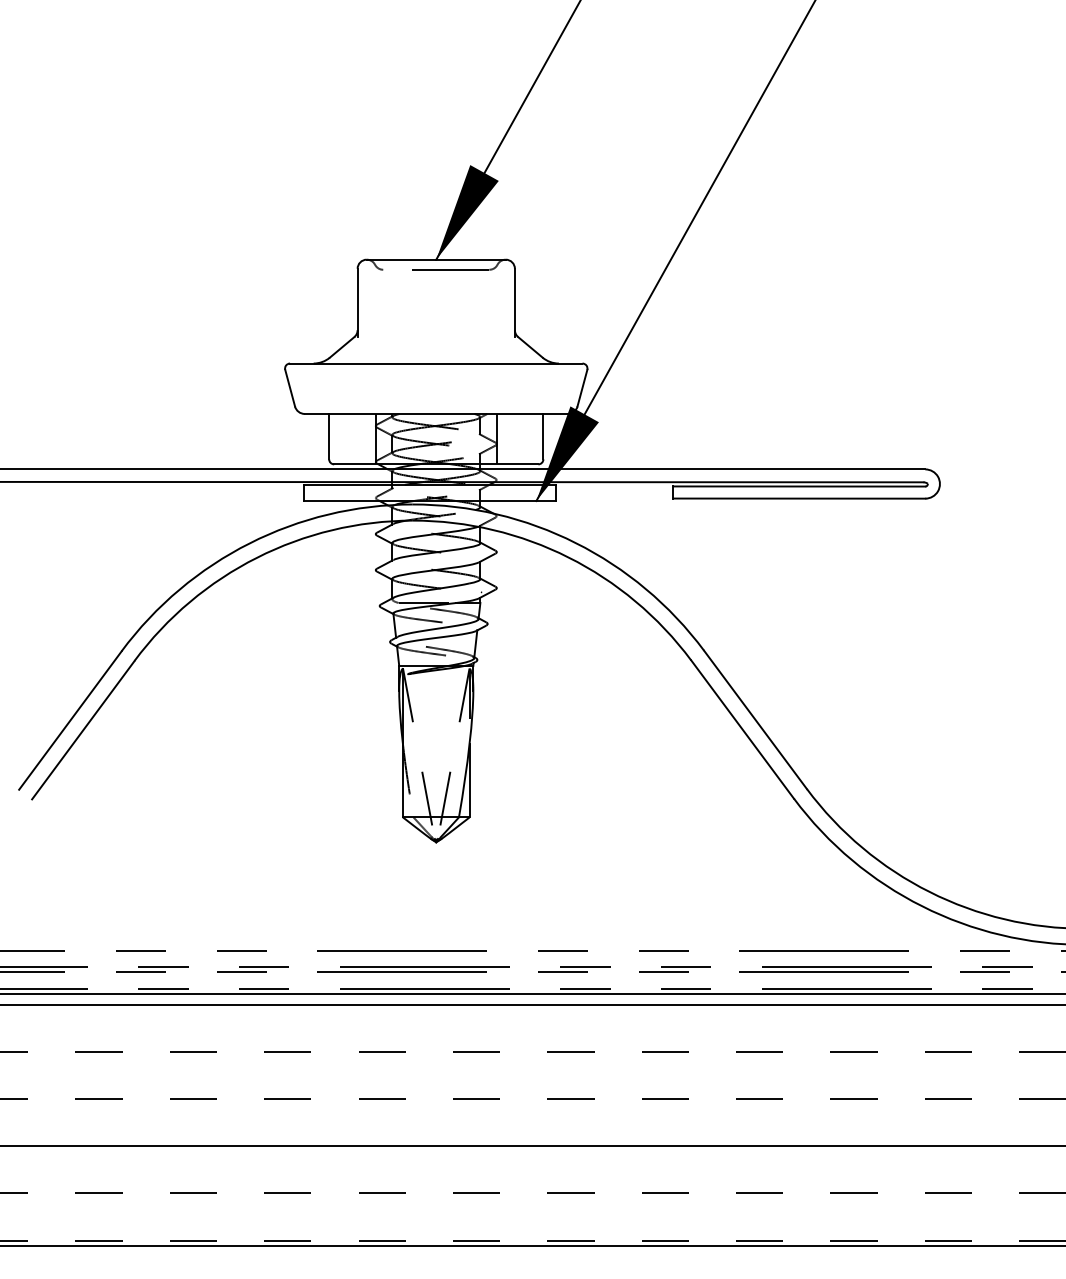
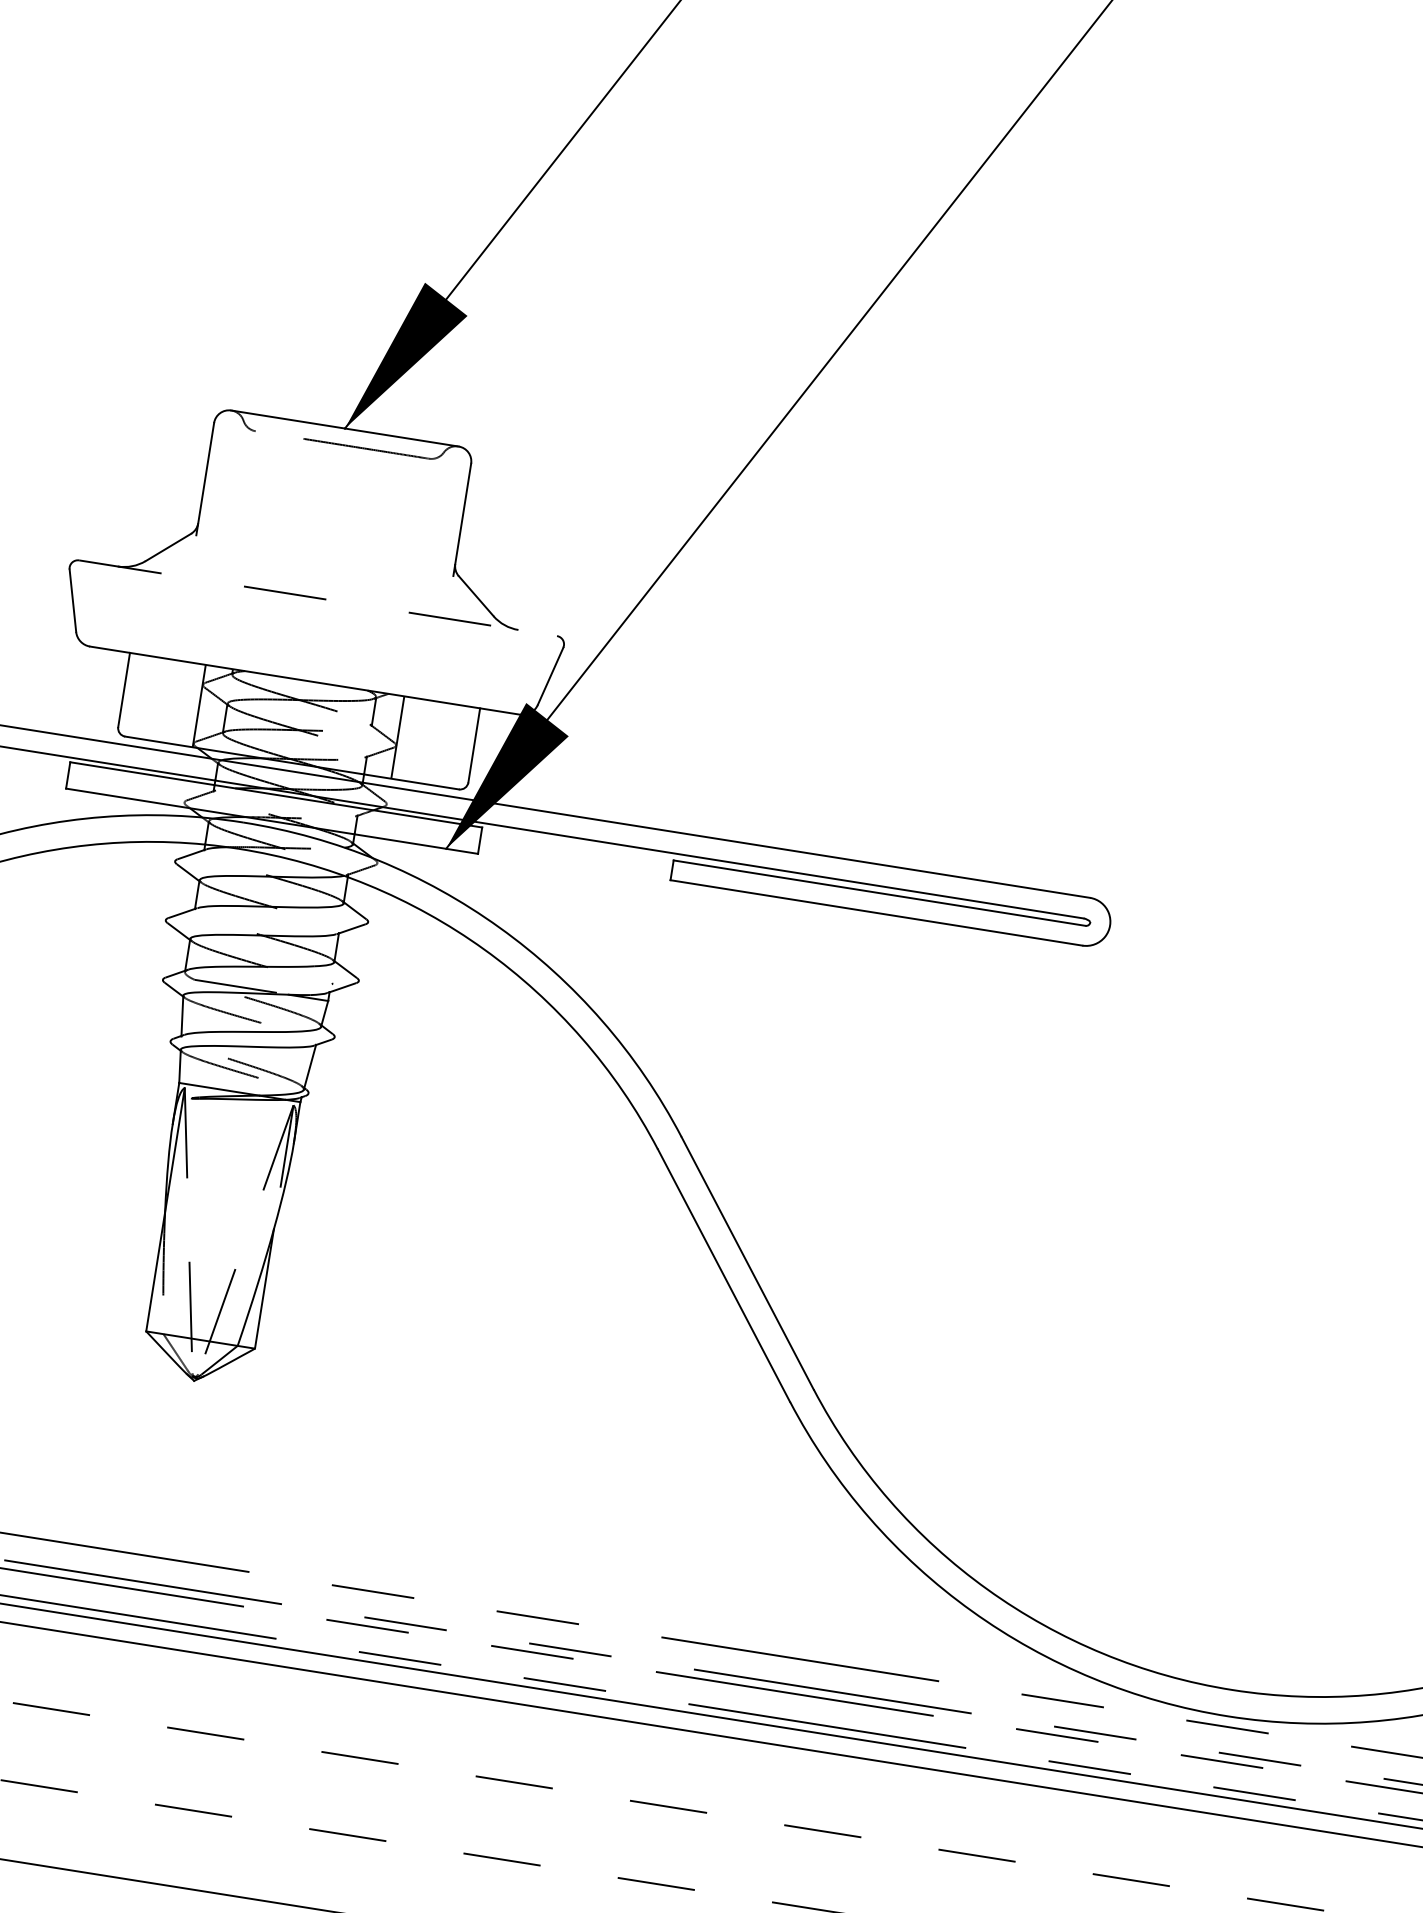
line: (436, 363) -> (318, 598), solid -> dashed

